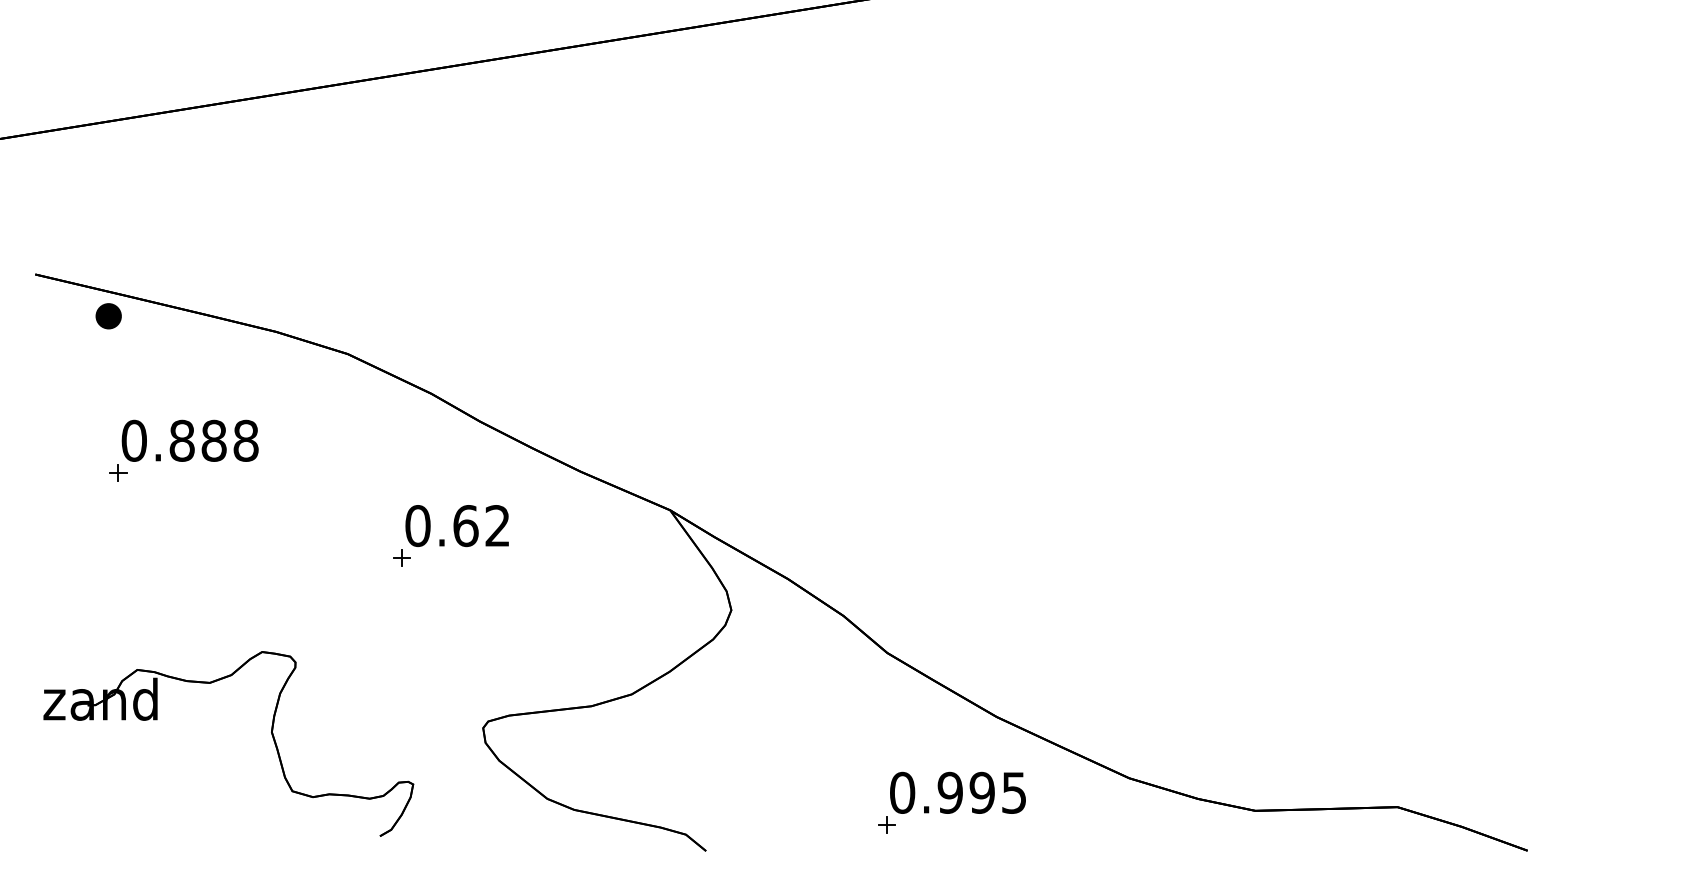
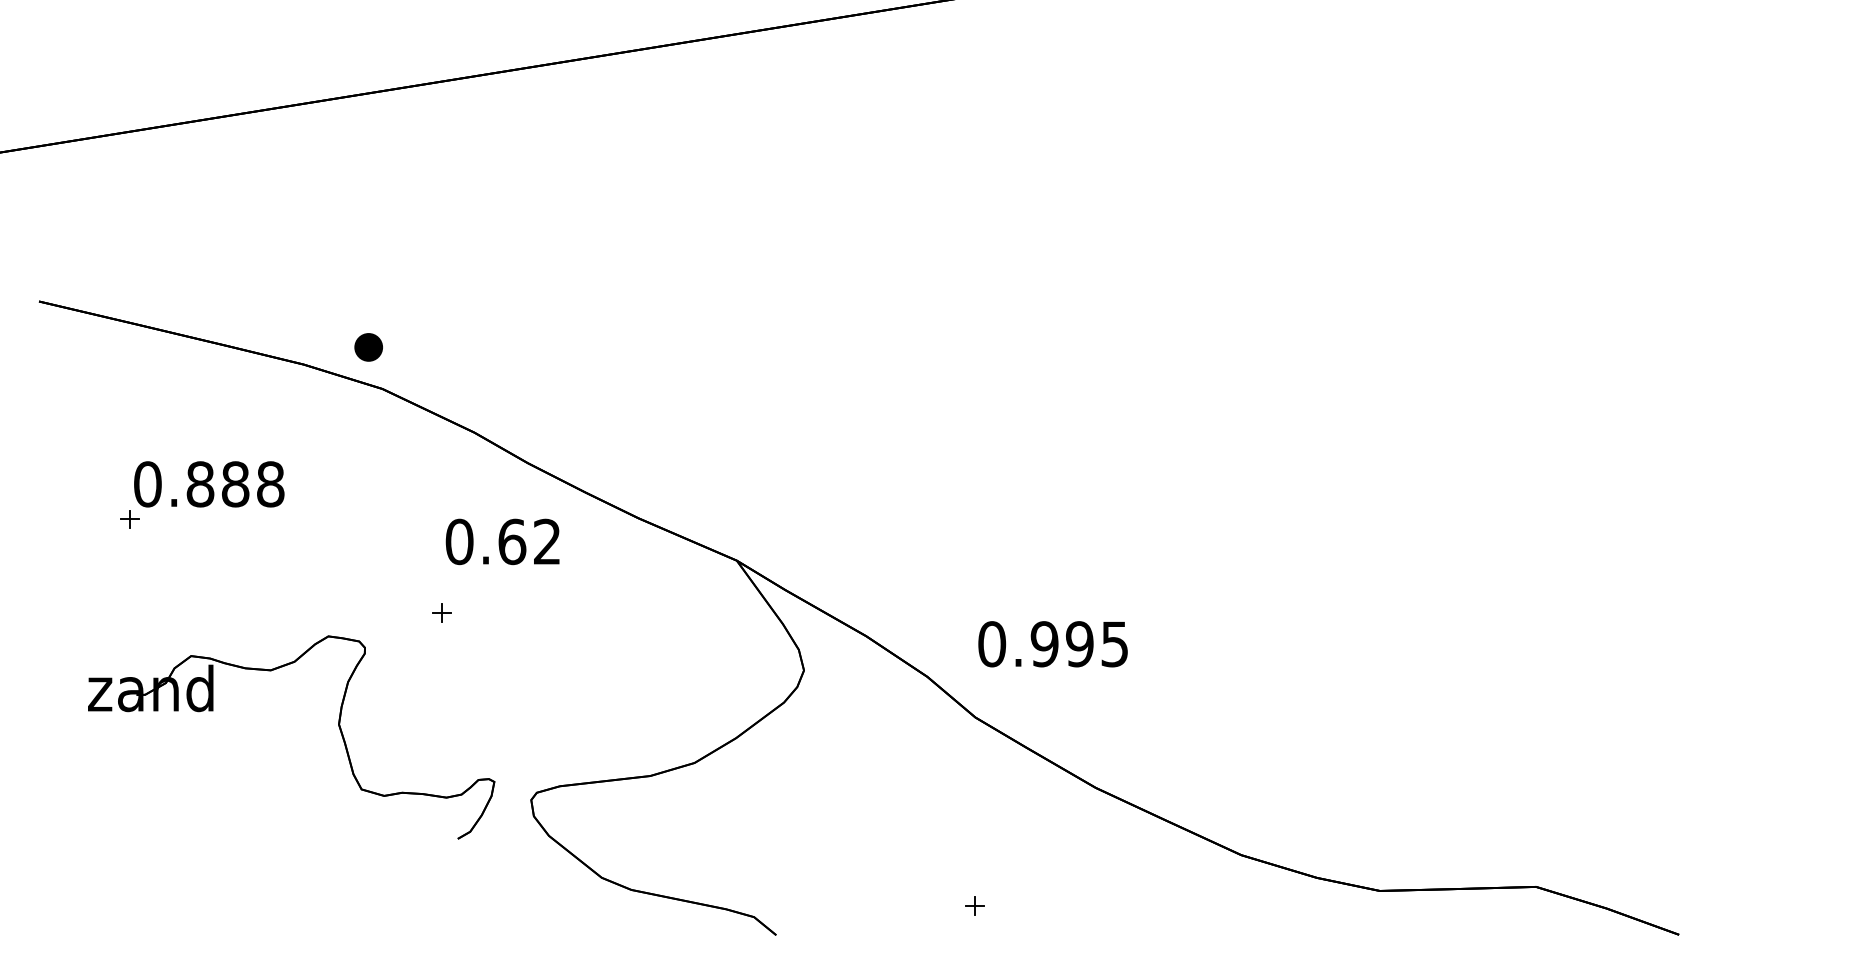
part: (108, 316) -> (368, 347), moved
text: (457, 525) -> (502, 541), moved
part: (271, 734) -> (338, 727), moved
text: (957, 793) -> (1052, 644), moved

